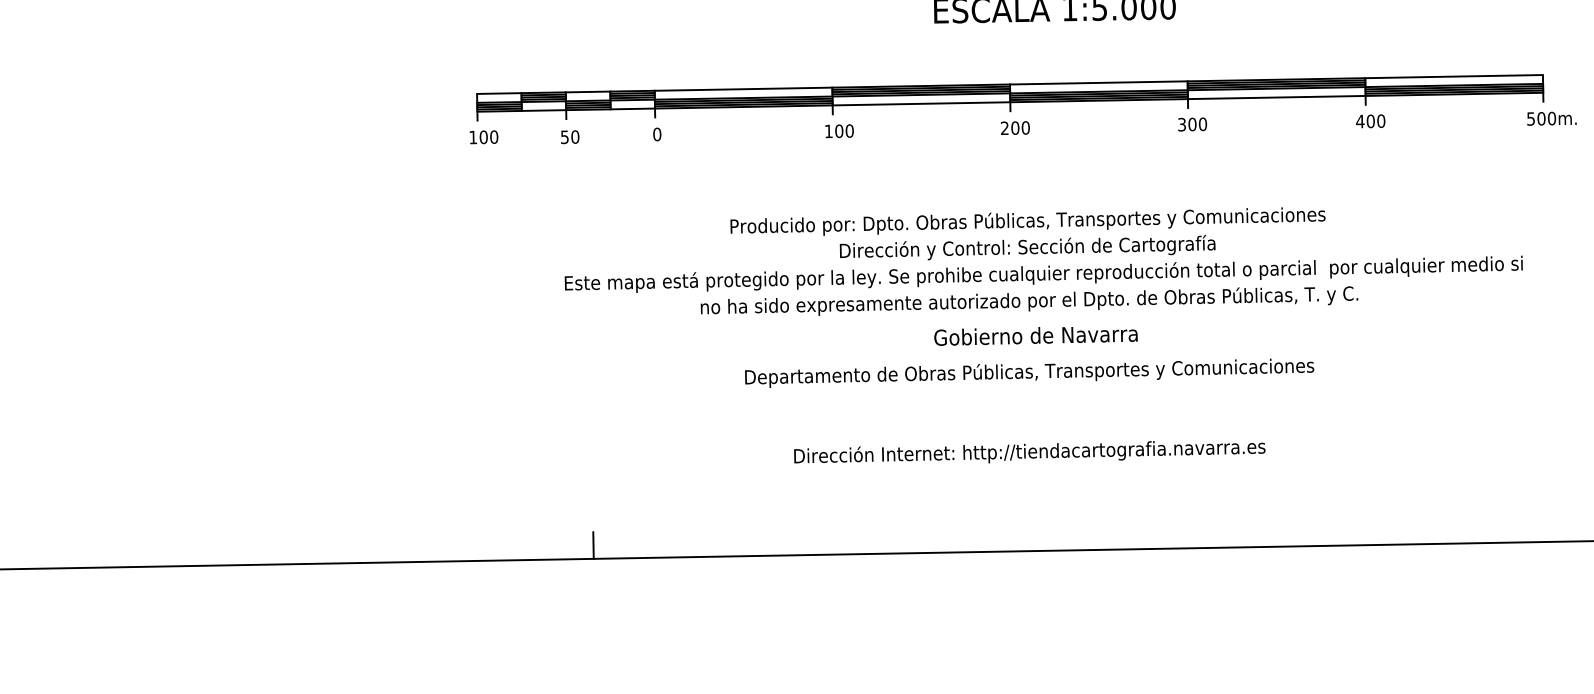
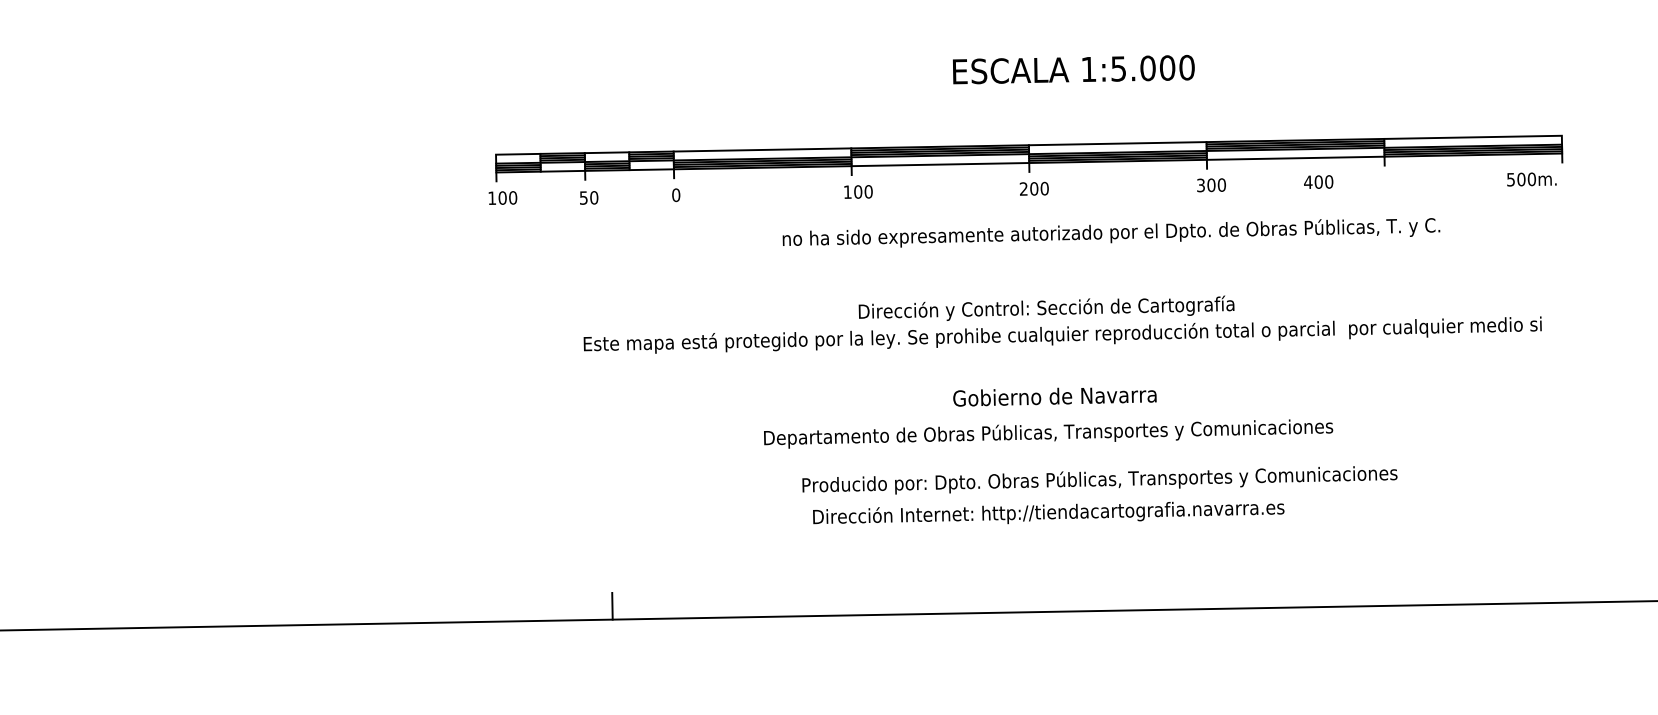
text: (1551, 118) -> (1531, 179), moved
text: (1370, 120) -> (1318, 181), moved
text: (1027, 221) -> (1099, 480), moved
text: (1029, 300) -> (1111, 232), moved

